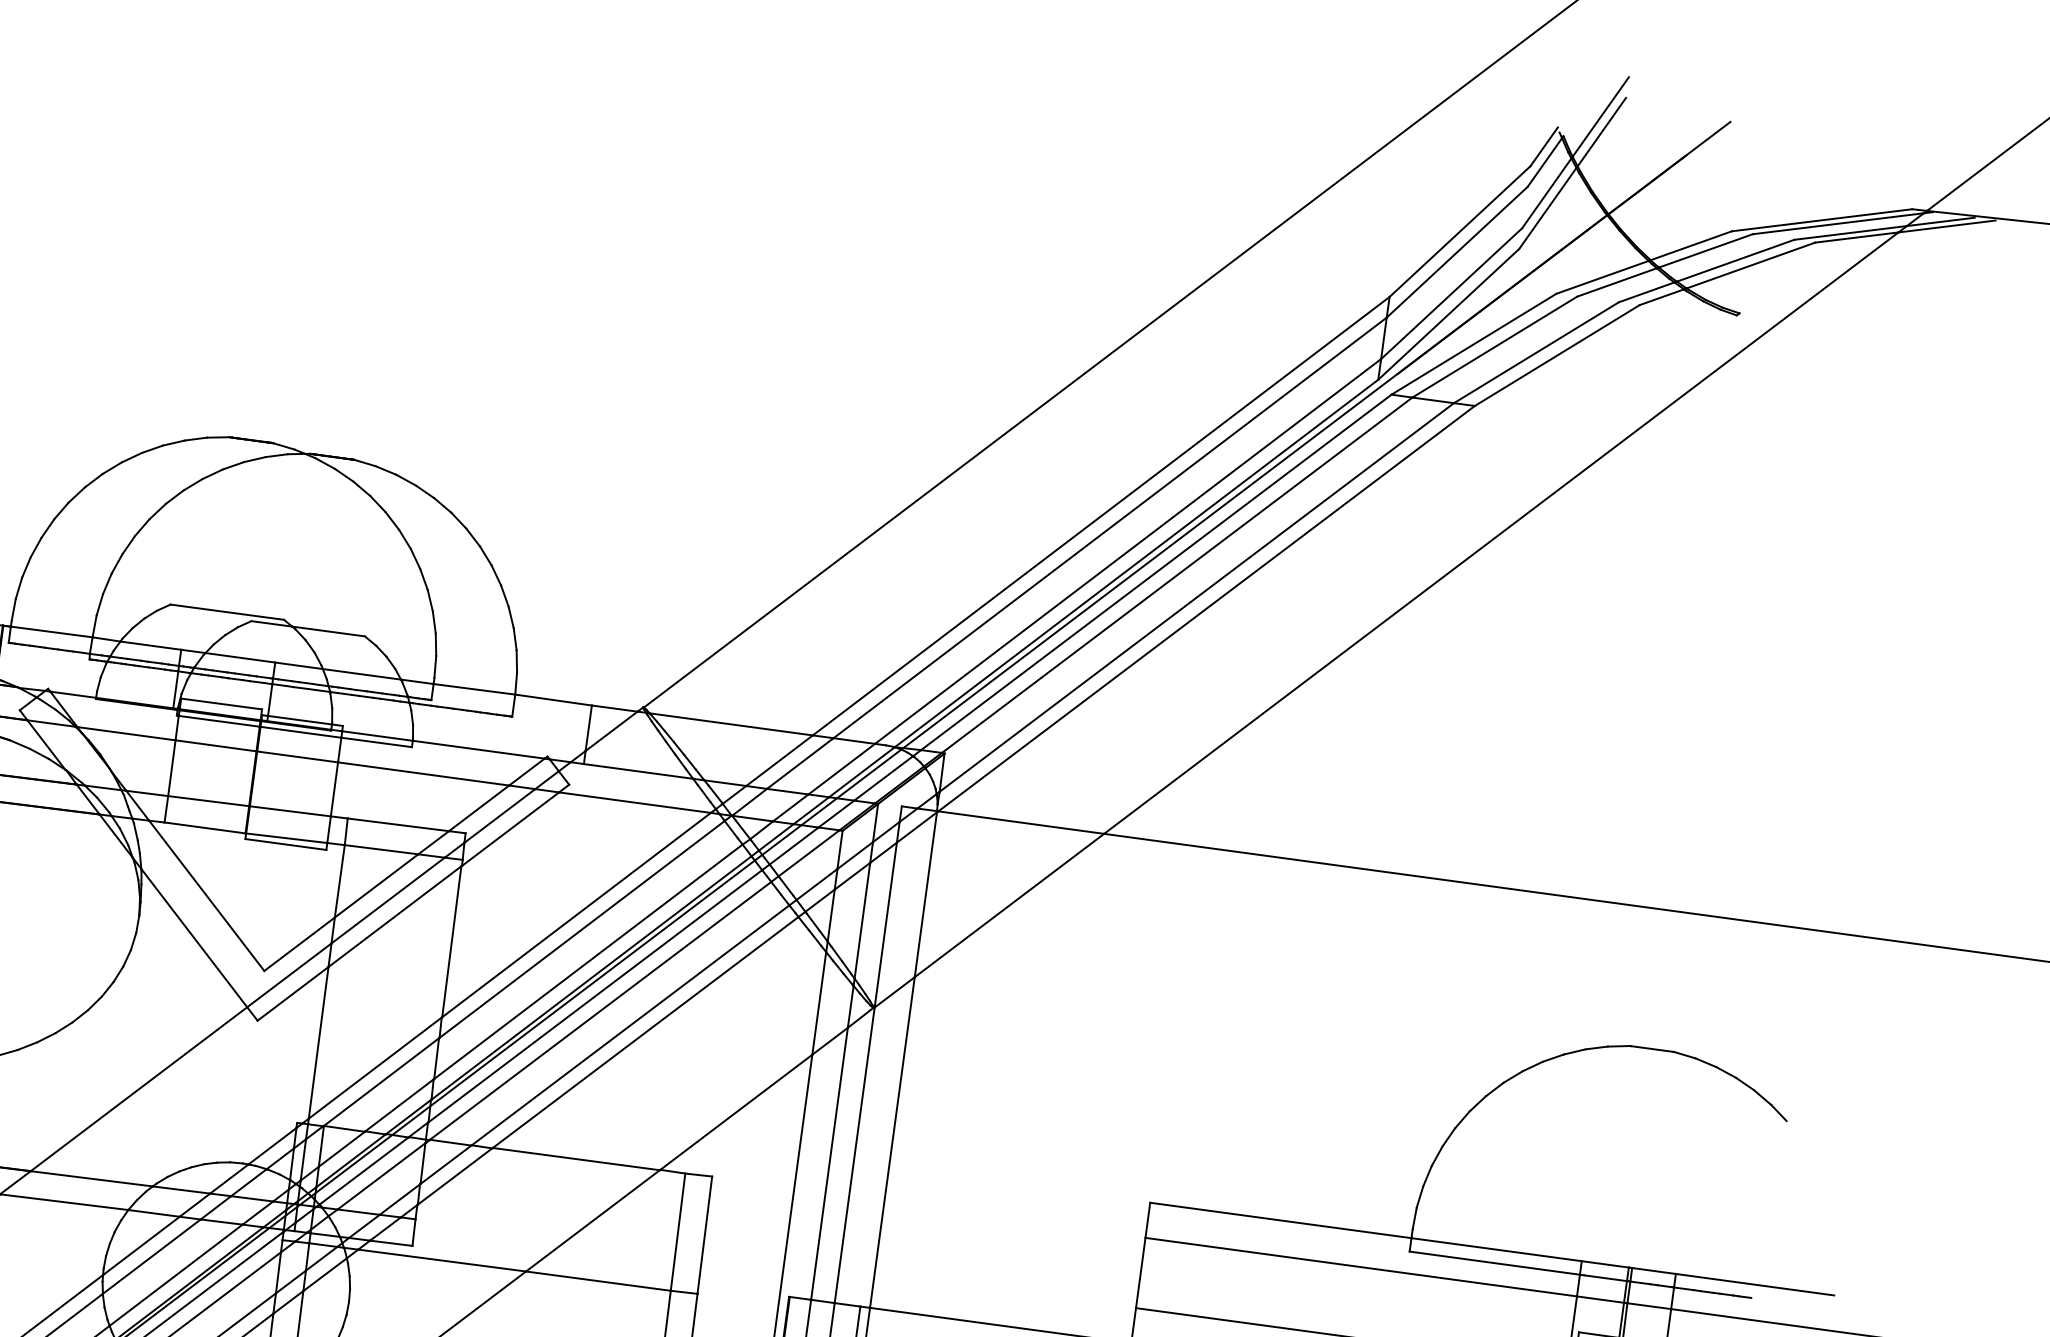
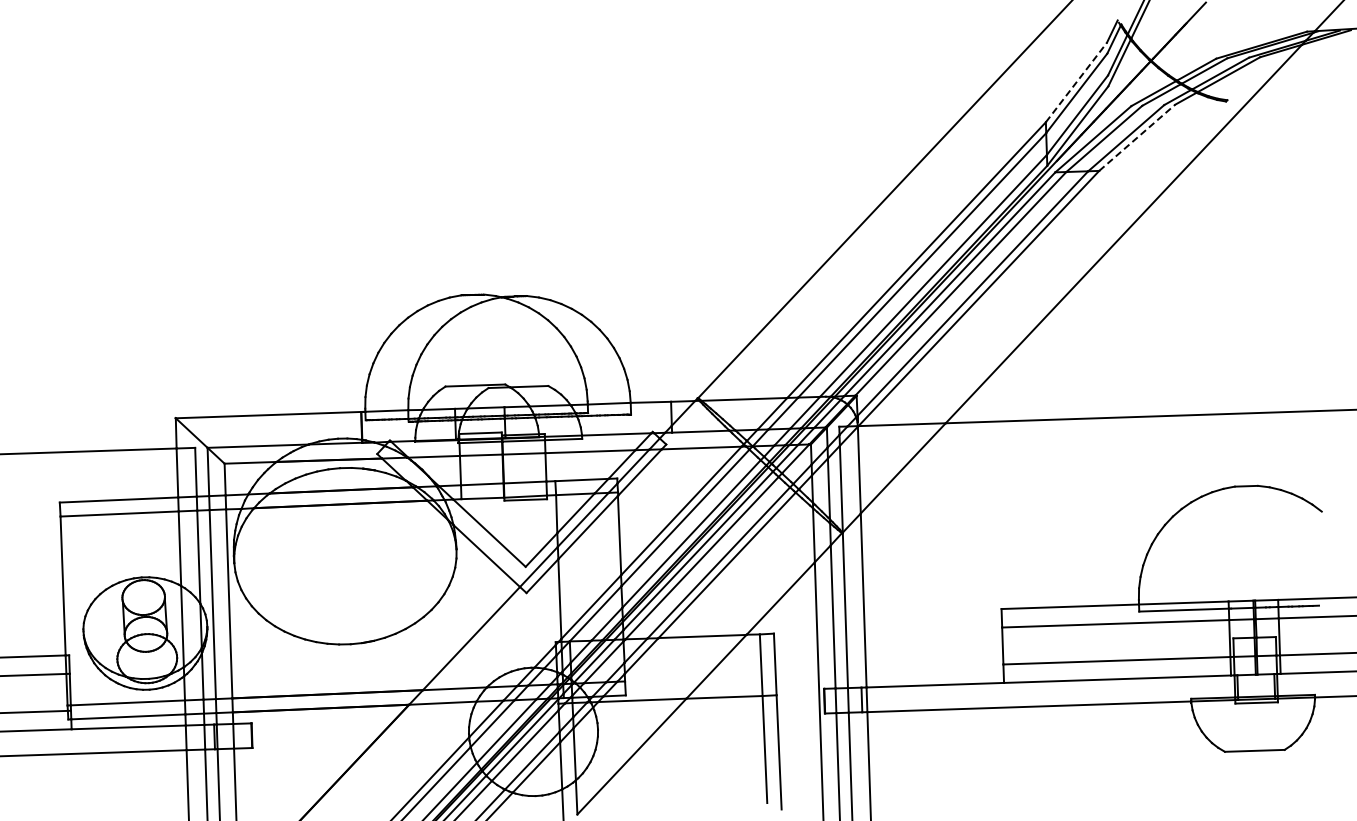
line: (1460, 231) -> (1076, 82), solid -> dashed
line: (1557, 355) -> (1137, 137), solid -> dashed

